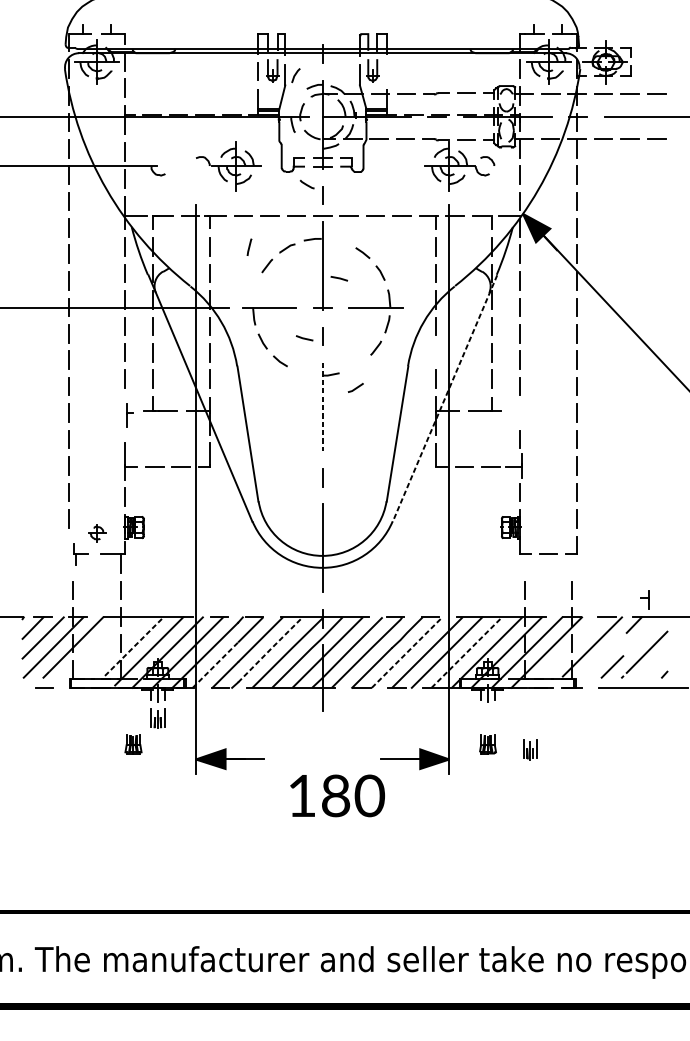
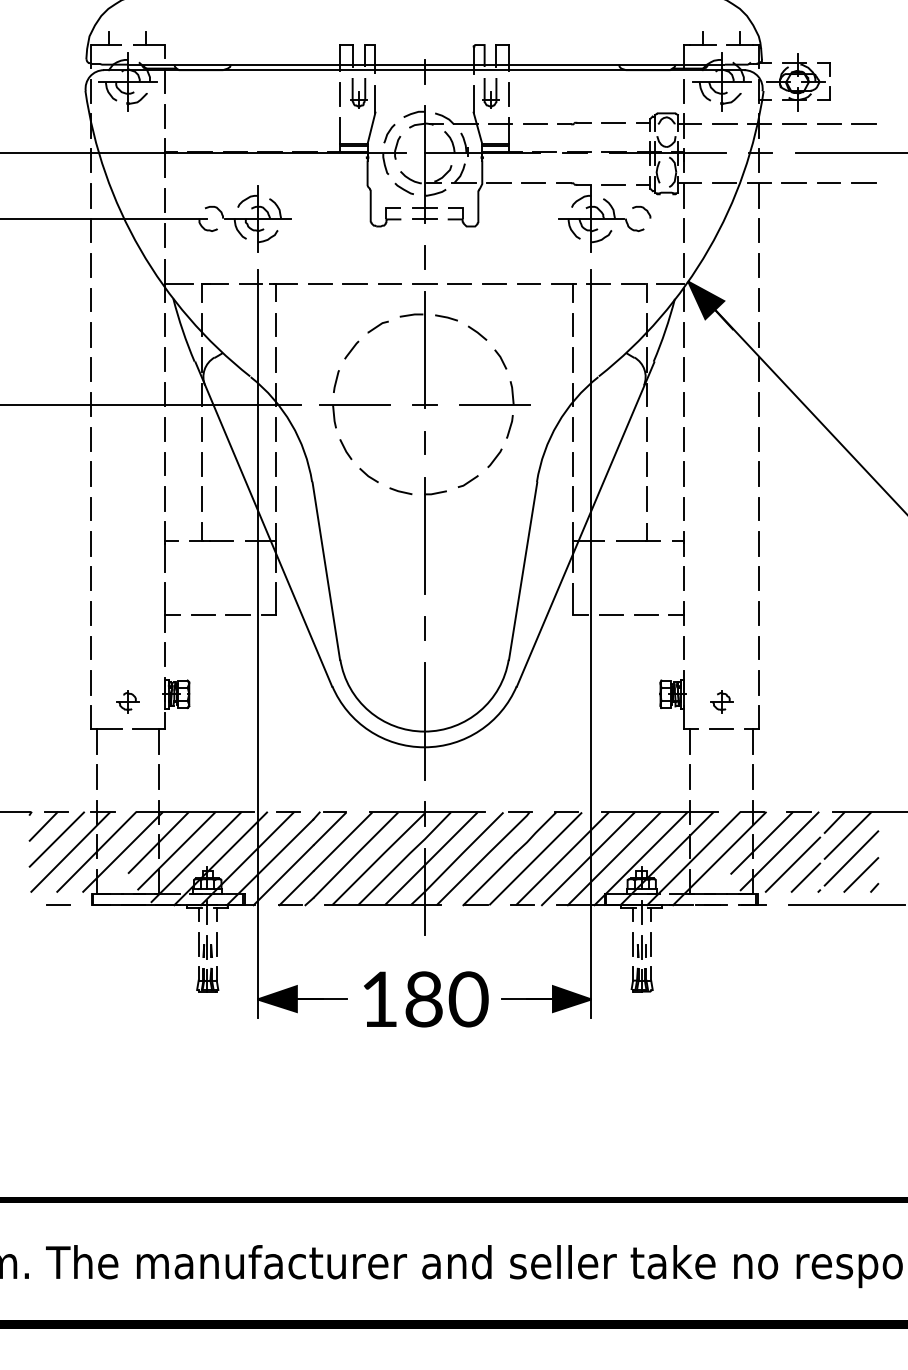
line: (386, 71) -> (508, 94), added
line: (295, 75) -> (389, 133), moved
part: (228, 165) -> (247, 218), moved
line: (306, 184) -> (403, 188), moved
line: (249, 247) -> (336, 381), moved
line: (339, 278) -> (446, 317), moved
line: (304, 338) -> (400, 491), moved
line: (435, 352) -> (572, 464), added
line: (355, 387) -> (467, 481), moved
line: (444, 399) -> (585, 525), dashed -> solid
line: (322, 407) -> (424, 536), dashed -> solid
part: (130, 415) -> (171, 546), size x1.67
part: (514, 466) -> (676, 613), size x0.71
part: (548, 533) -> (721, 701), added
part: (80, 554) -> (106, 729), size x1.67
line: (524, 563) -> (690, 741), added
line: (572, 563) -> (753, 741), added
part: (644, 599) -> (678, 543), moved
line: (644, 634) -> (847, 835), added
line: (120, 640) -> (158, 842), added
line: (578, 640) -> (761, 842), added
line: (134, 646) -> (177, 850), dashed -> solid
line: (93, 647) -> (122, 851), added
line: (270, 649) -> (355, 854), dashed -> solid
line: (406, 652) -> (535, 858), dashed -> solid
line: (466, 652) -> (614, 858), dashed -> solid
line: (602, 656) -> (792, 864), added
line: (654, 664) -> (861, 874), added
line: (215, 665) -> (283, 875), dashed -> solid
part: (133, 744) -> (207, 979), moved
part: (530, 749) -> (641, 945), moved
text: (337, 796) -> (426, 999), moved

